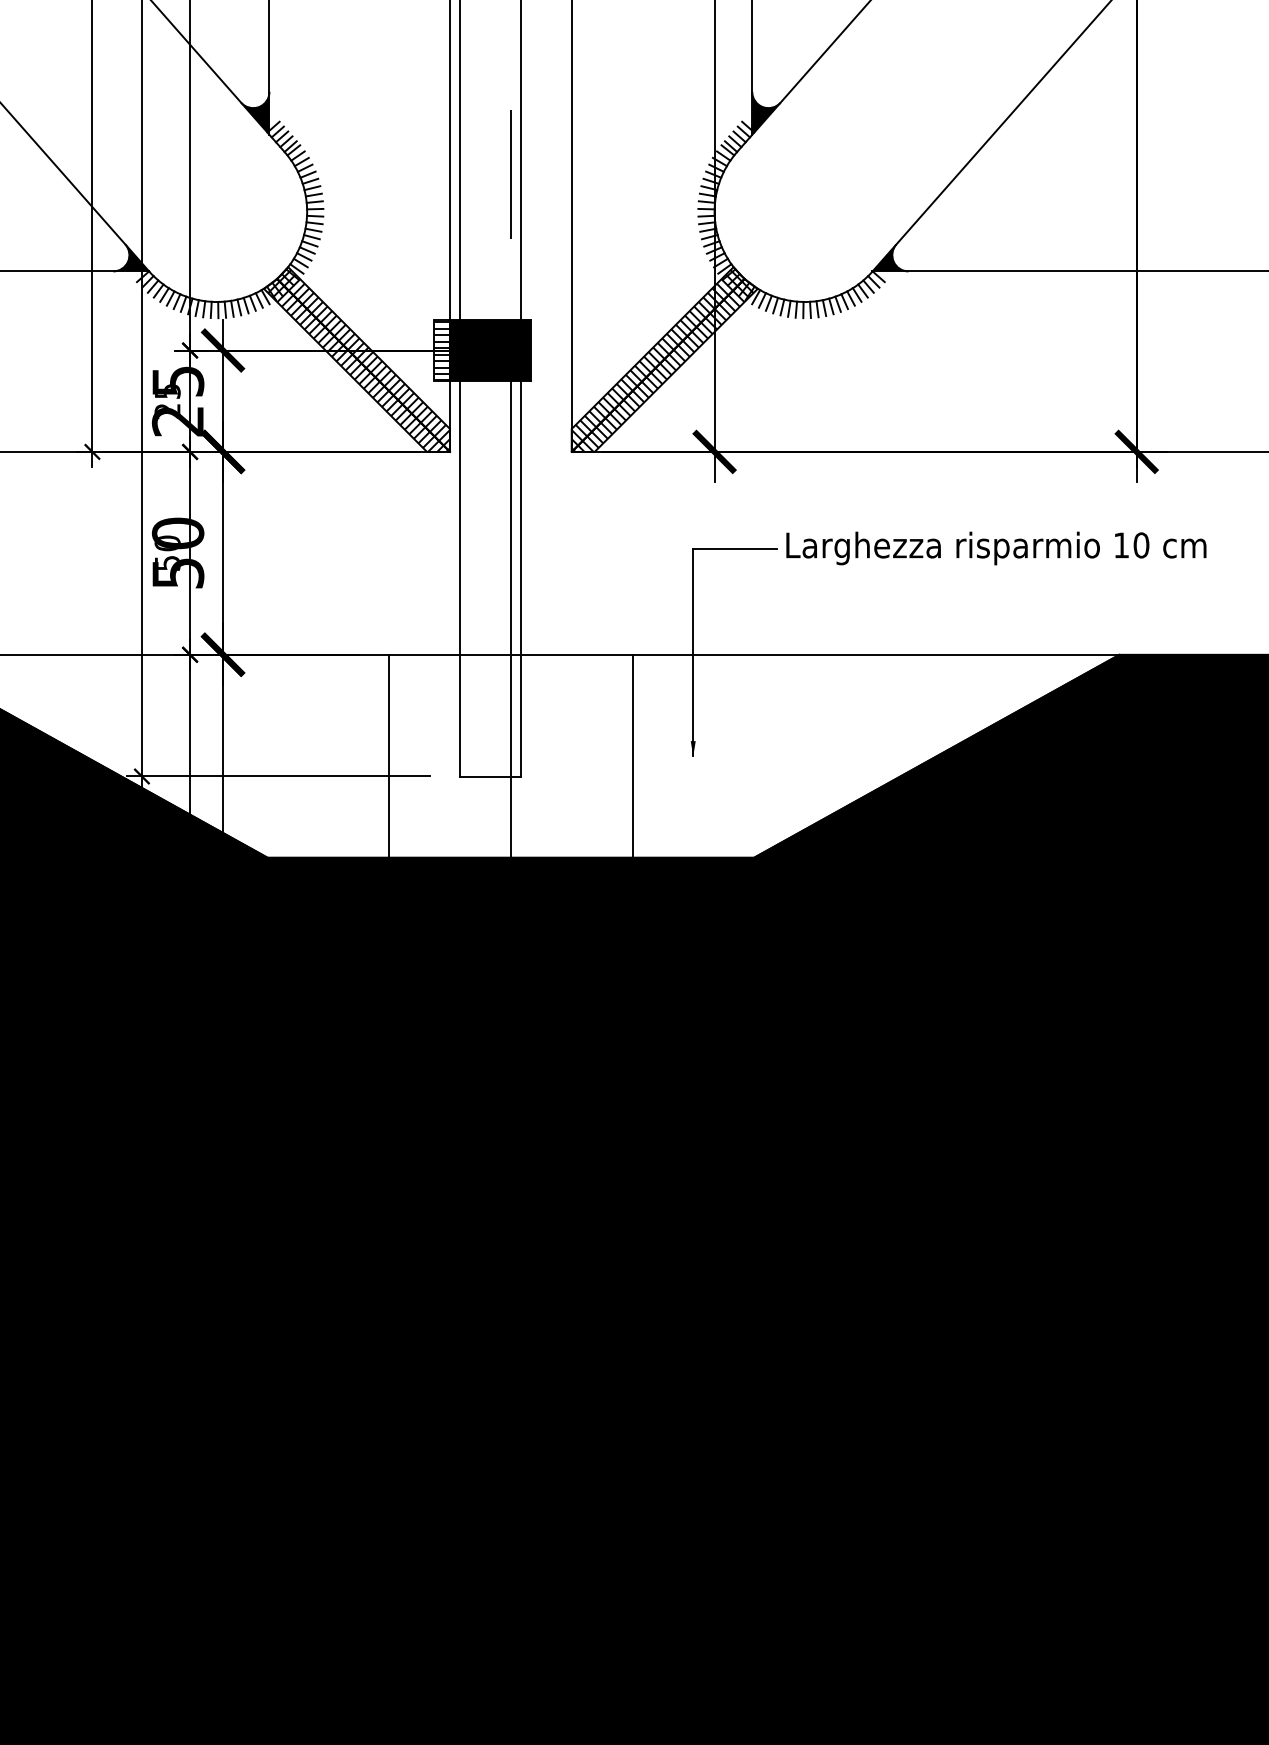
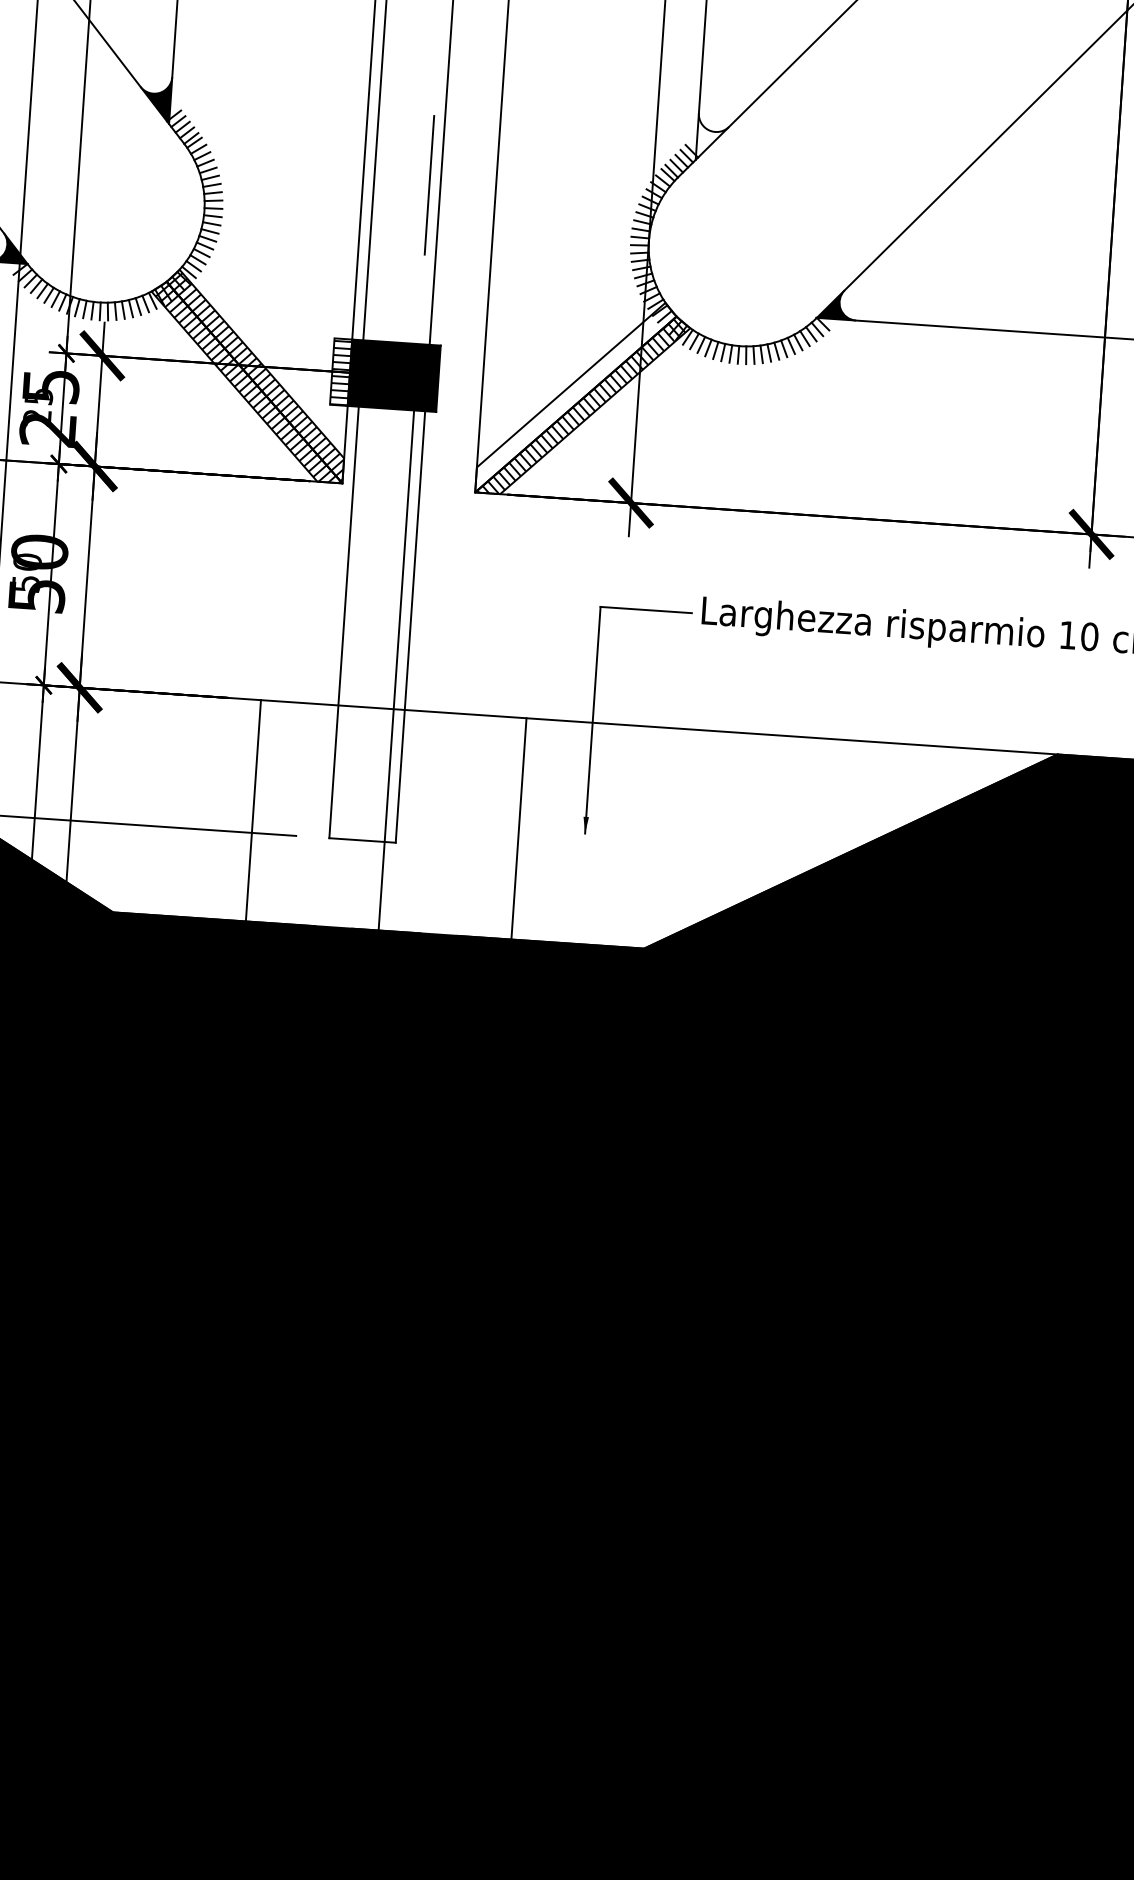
fill: (766, 112) -> (712, 136), removed
hatch: (656, 360) -> (574, 398), removed

